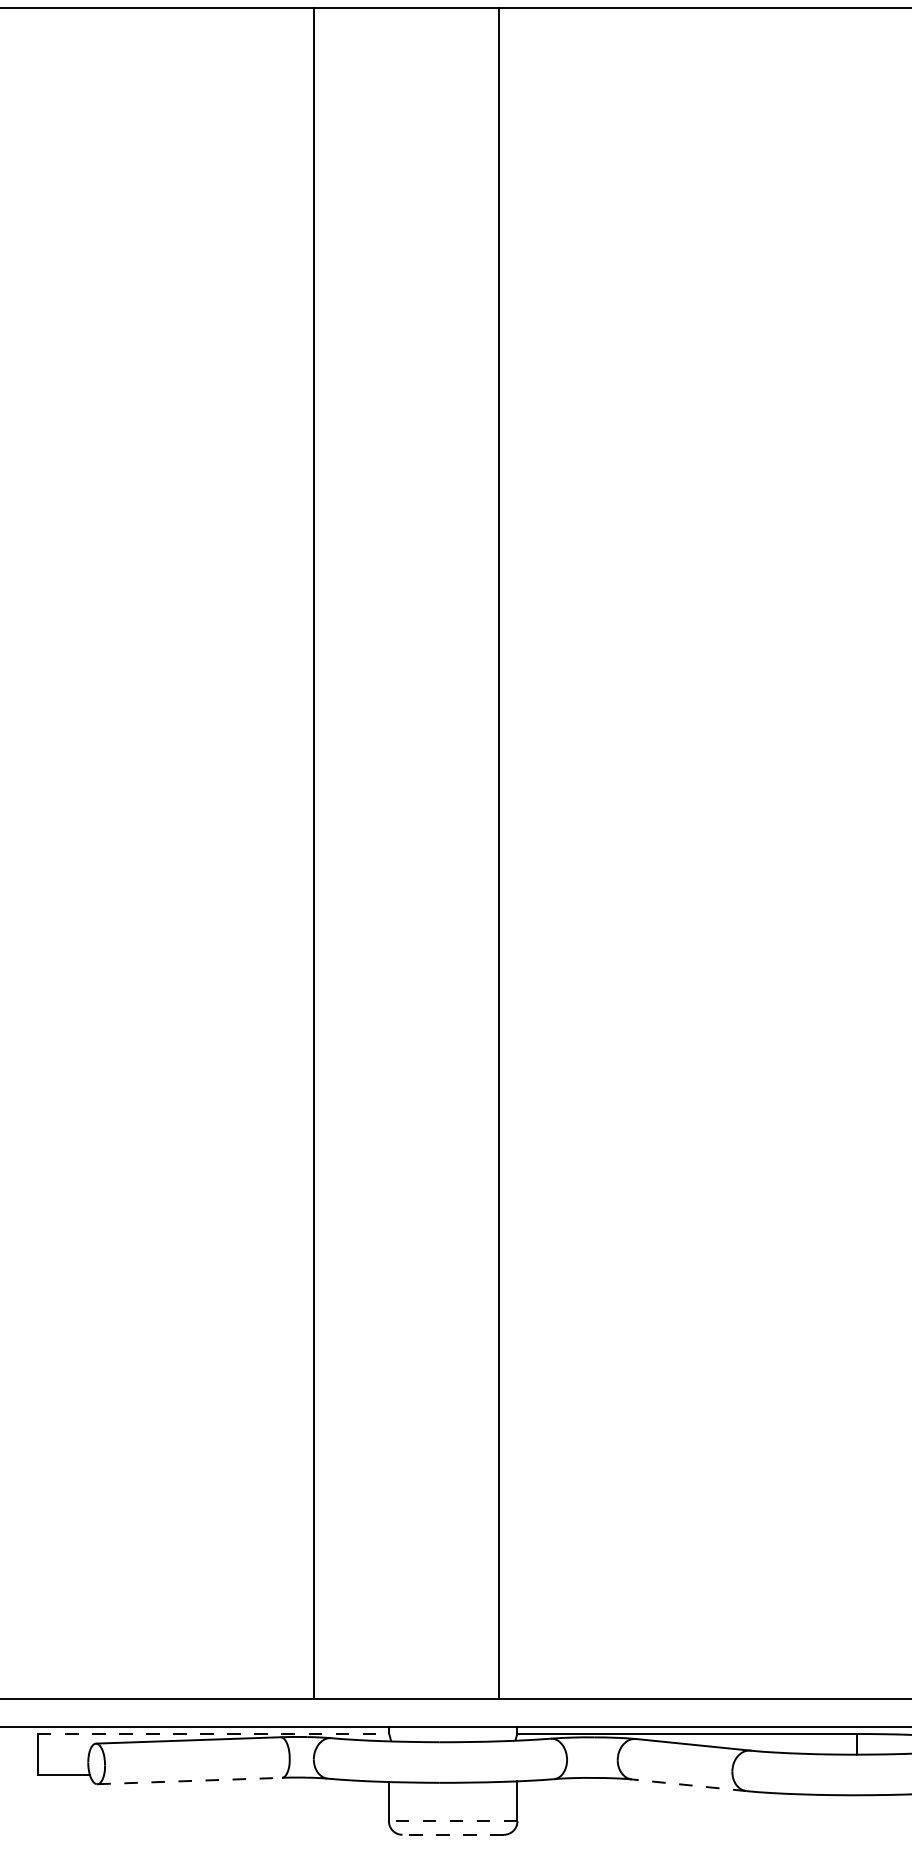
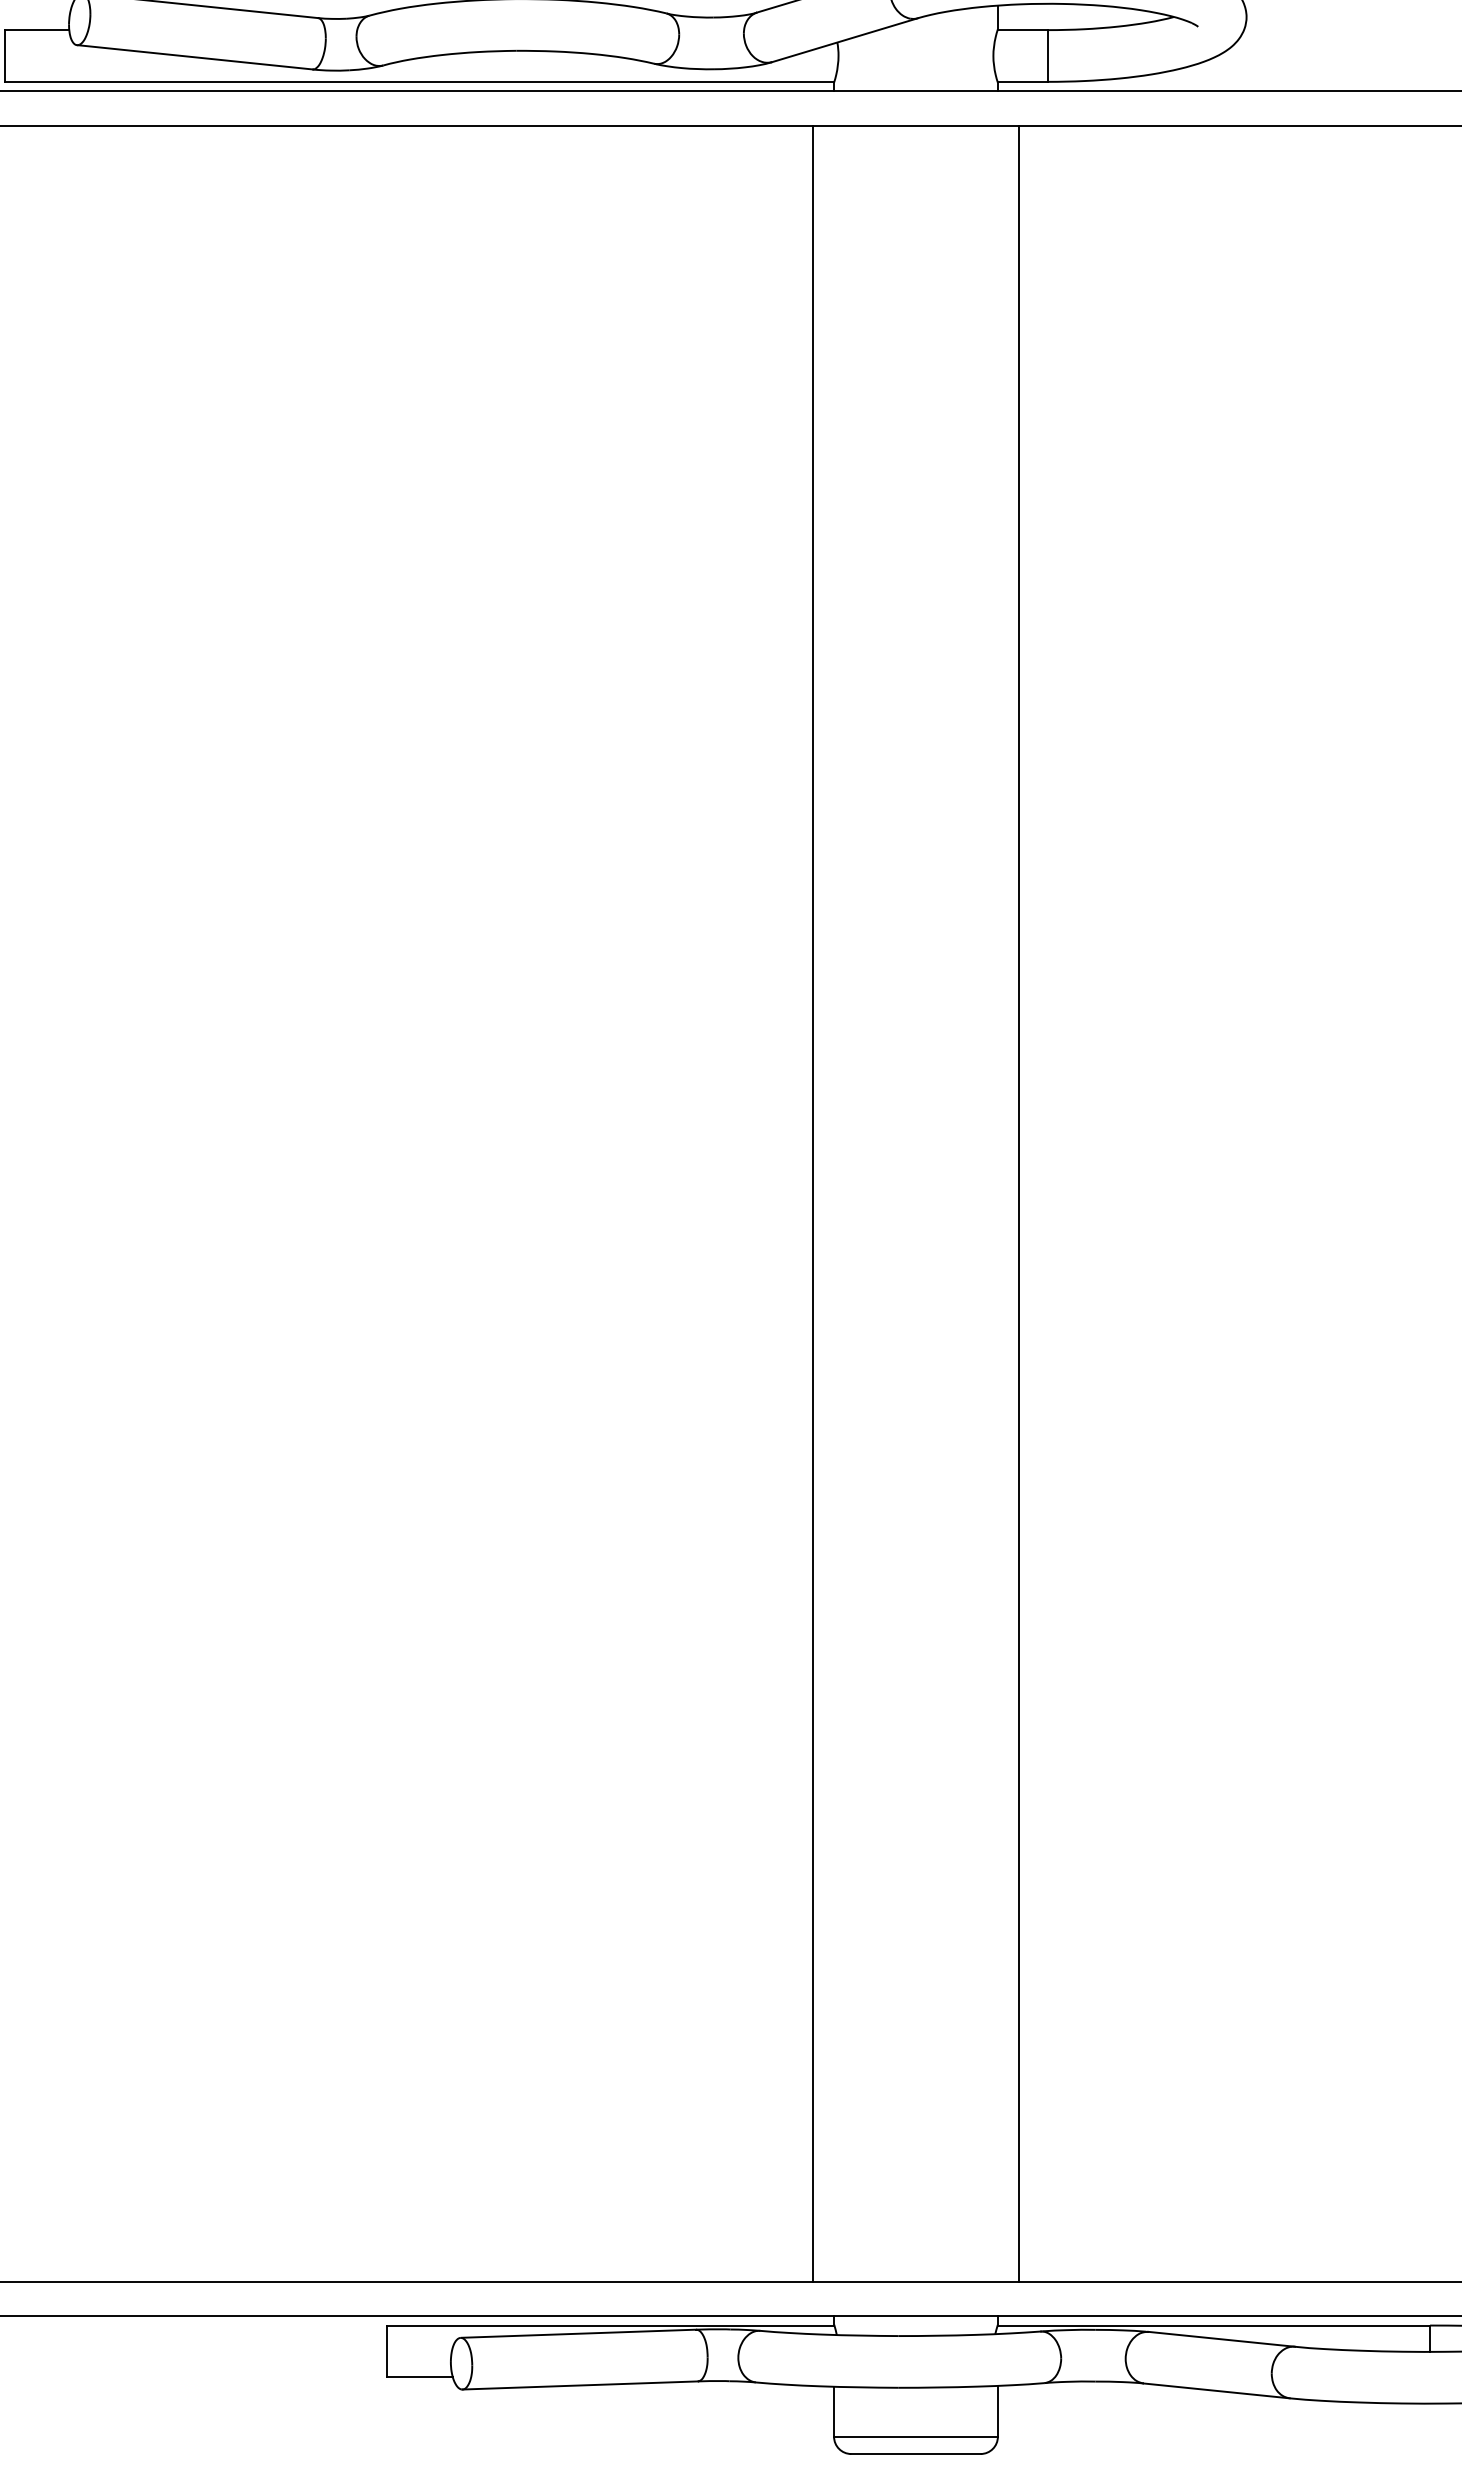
line: (313, 853) -> (812, 1203), moved
line: (499, 853) -> (1019, 1203), moved
line: (213, 1733) -> (610, 2325), dashed -> solid
line: (189, 1781) -> (580, 2385), dashed -> solid
line: (688, 1784) -> (1216, 2390), dashed -> solid
line: (452, 1821) -> (915, 2436), dashed -> solid
line: (452, 1835) -> (915, 2454), dashed -> solid

